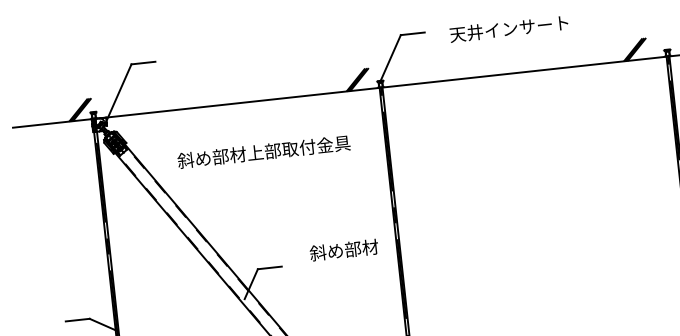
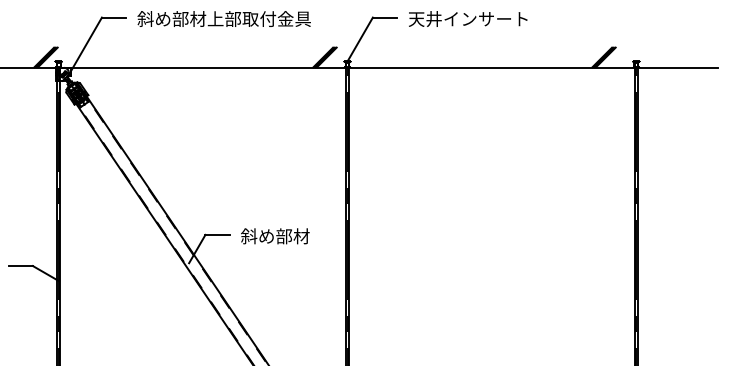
text: (509, 28) -> (468, 18), moved
text: (263, 151) -> (223, 18), moved
text: (344, 250) -> (275, 236), moved

